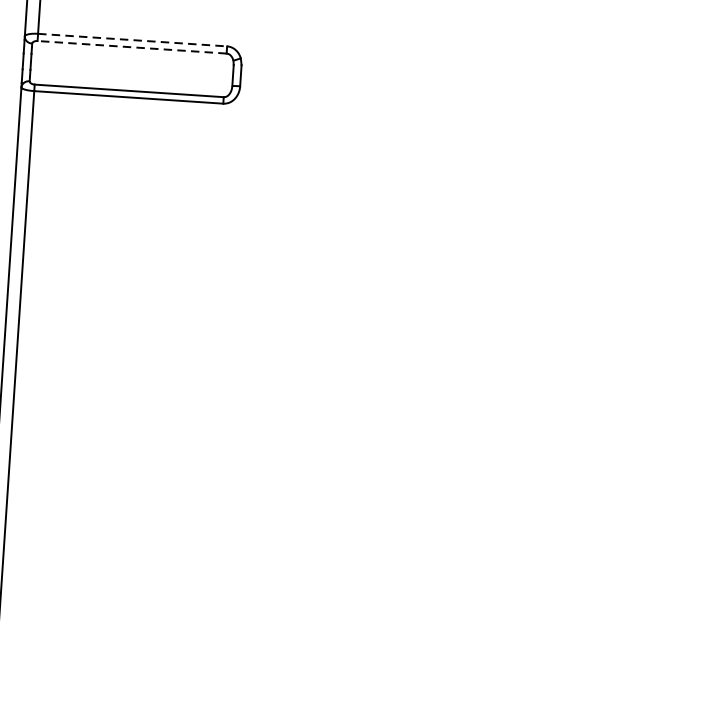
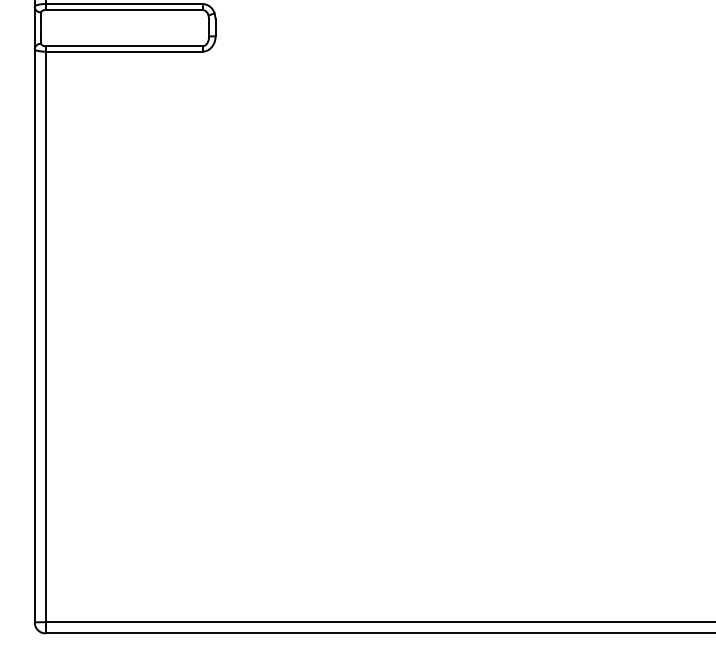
line: (133, 40) -> (124, 4), dashed -> solid
line: (132, 47) -> (124, 10), dashed -> solid

